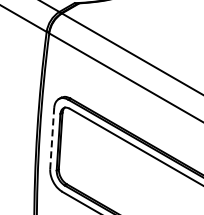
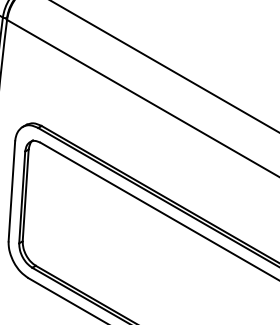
line: (52, 138) -> (12, 191), dashed -> solid

